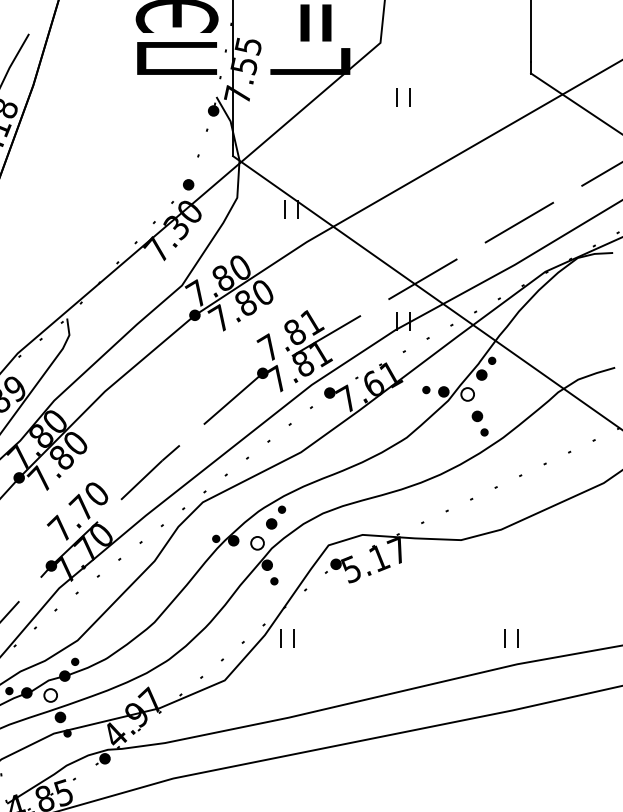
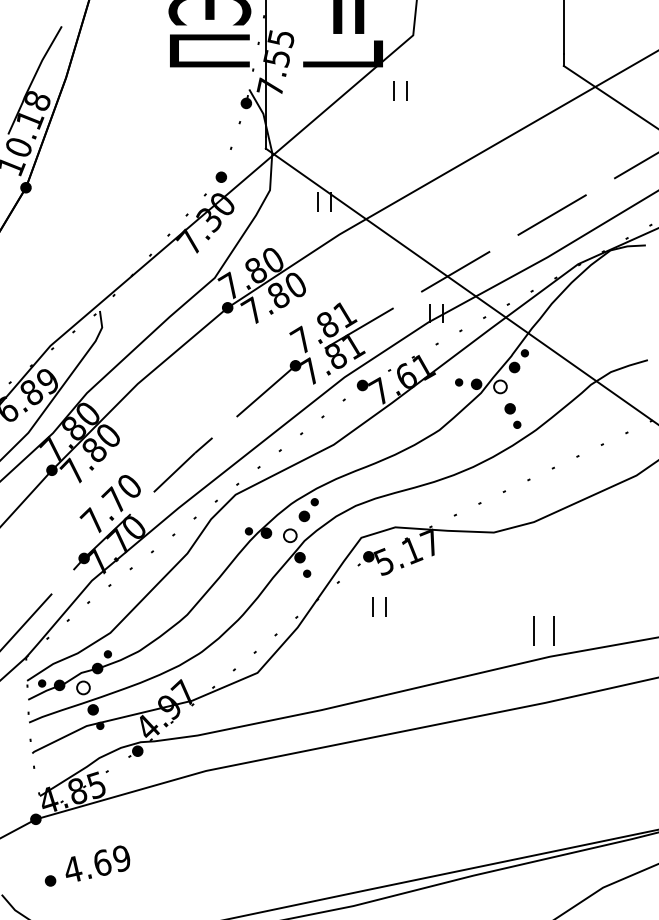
part: (403, 97) -> (400, 90), moved
part: (287, 638) -> (379, 606), moved
part: (511, 638) -> (544, 630), size x1.6

